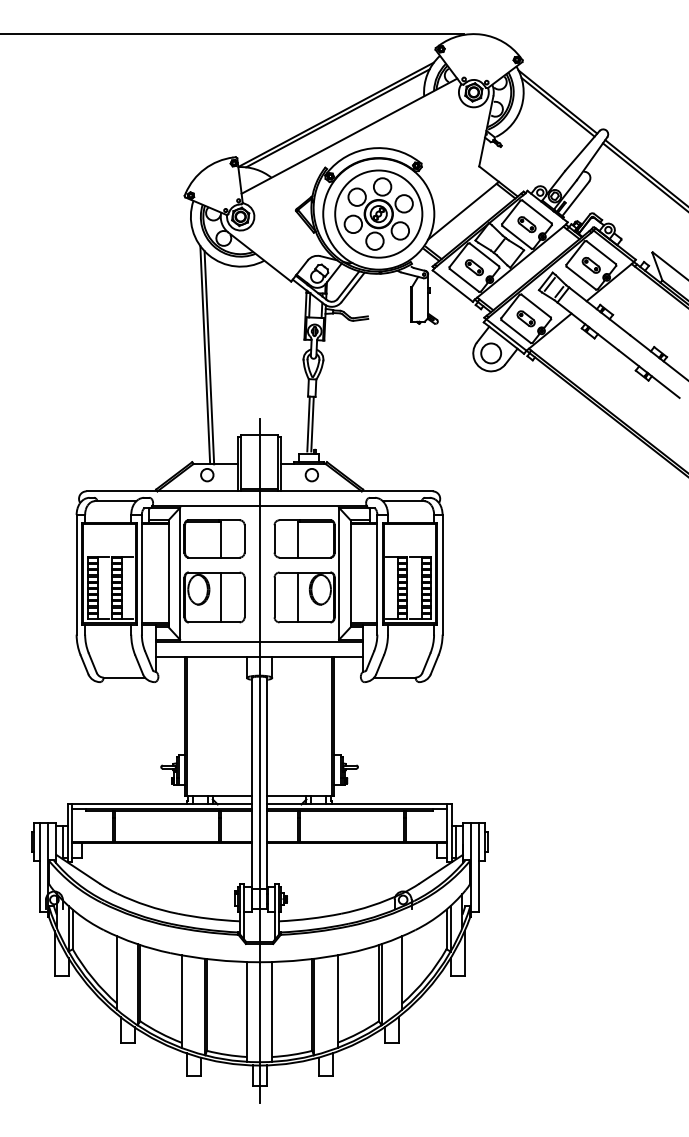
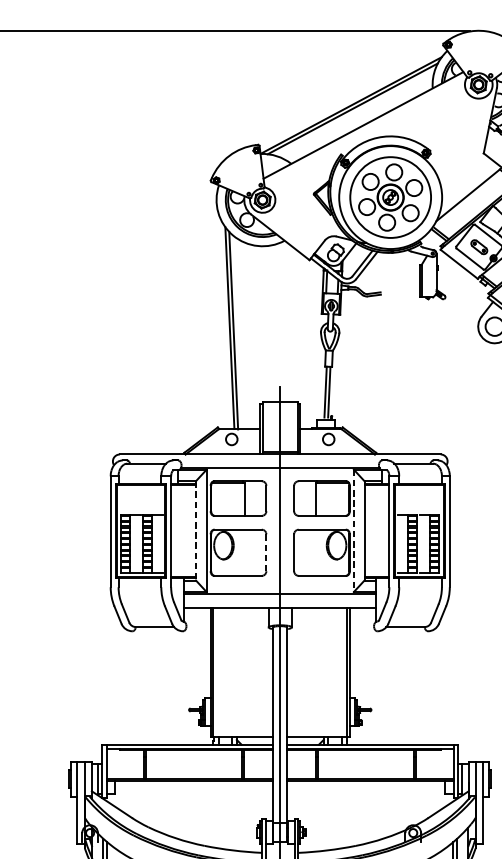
line: (168, 573) -> (195, 530), solid -> dashed
line: (339, 574) -> (354, 531), solid -> dashed
line: (221, 597) -> (244, 552), removed
line: (244, 597) -> (266, 552), solid -> dashed
line: (298, 597) -> (316, 552), removed

